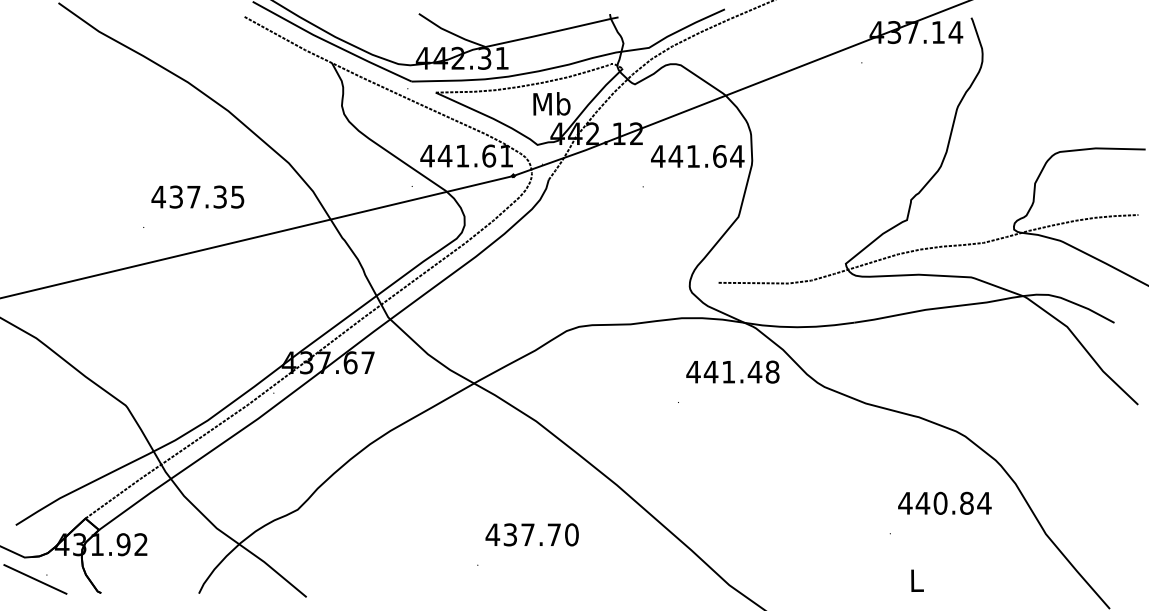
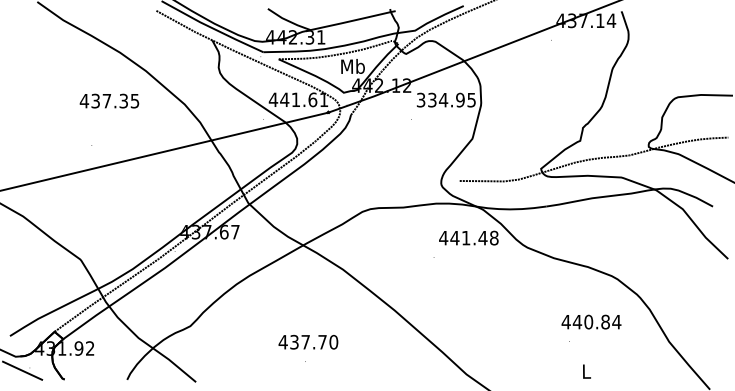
text: (697, 155) -> (446, 99), 441.64 -> 334.95
text: (197, 196) -> (109, 100), moved
text: (944, 502) -> (591, 321), moved
text: (532, 533) -> (308, 341), moved

